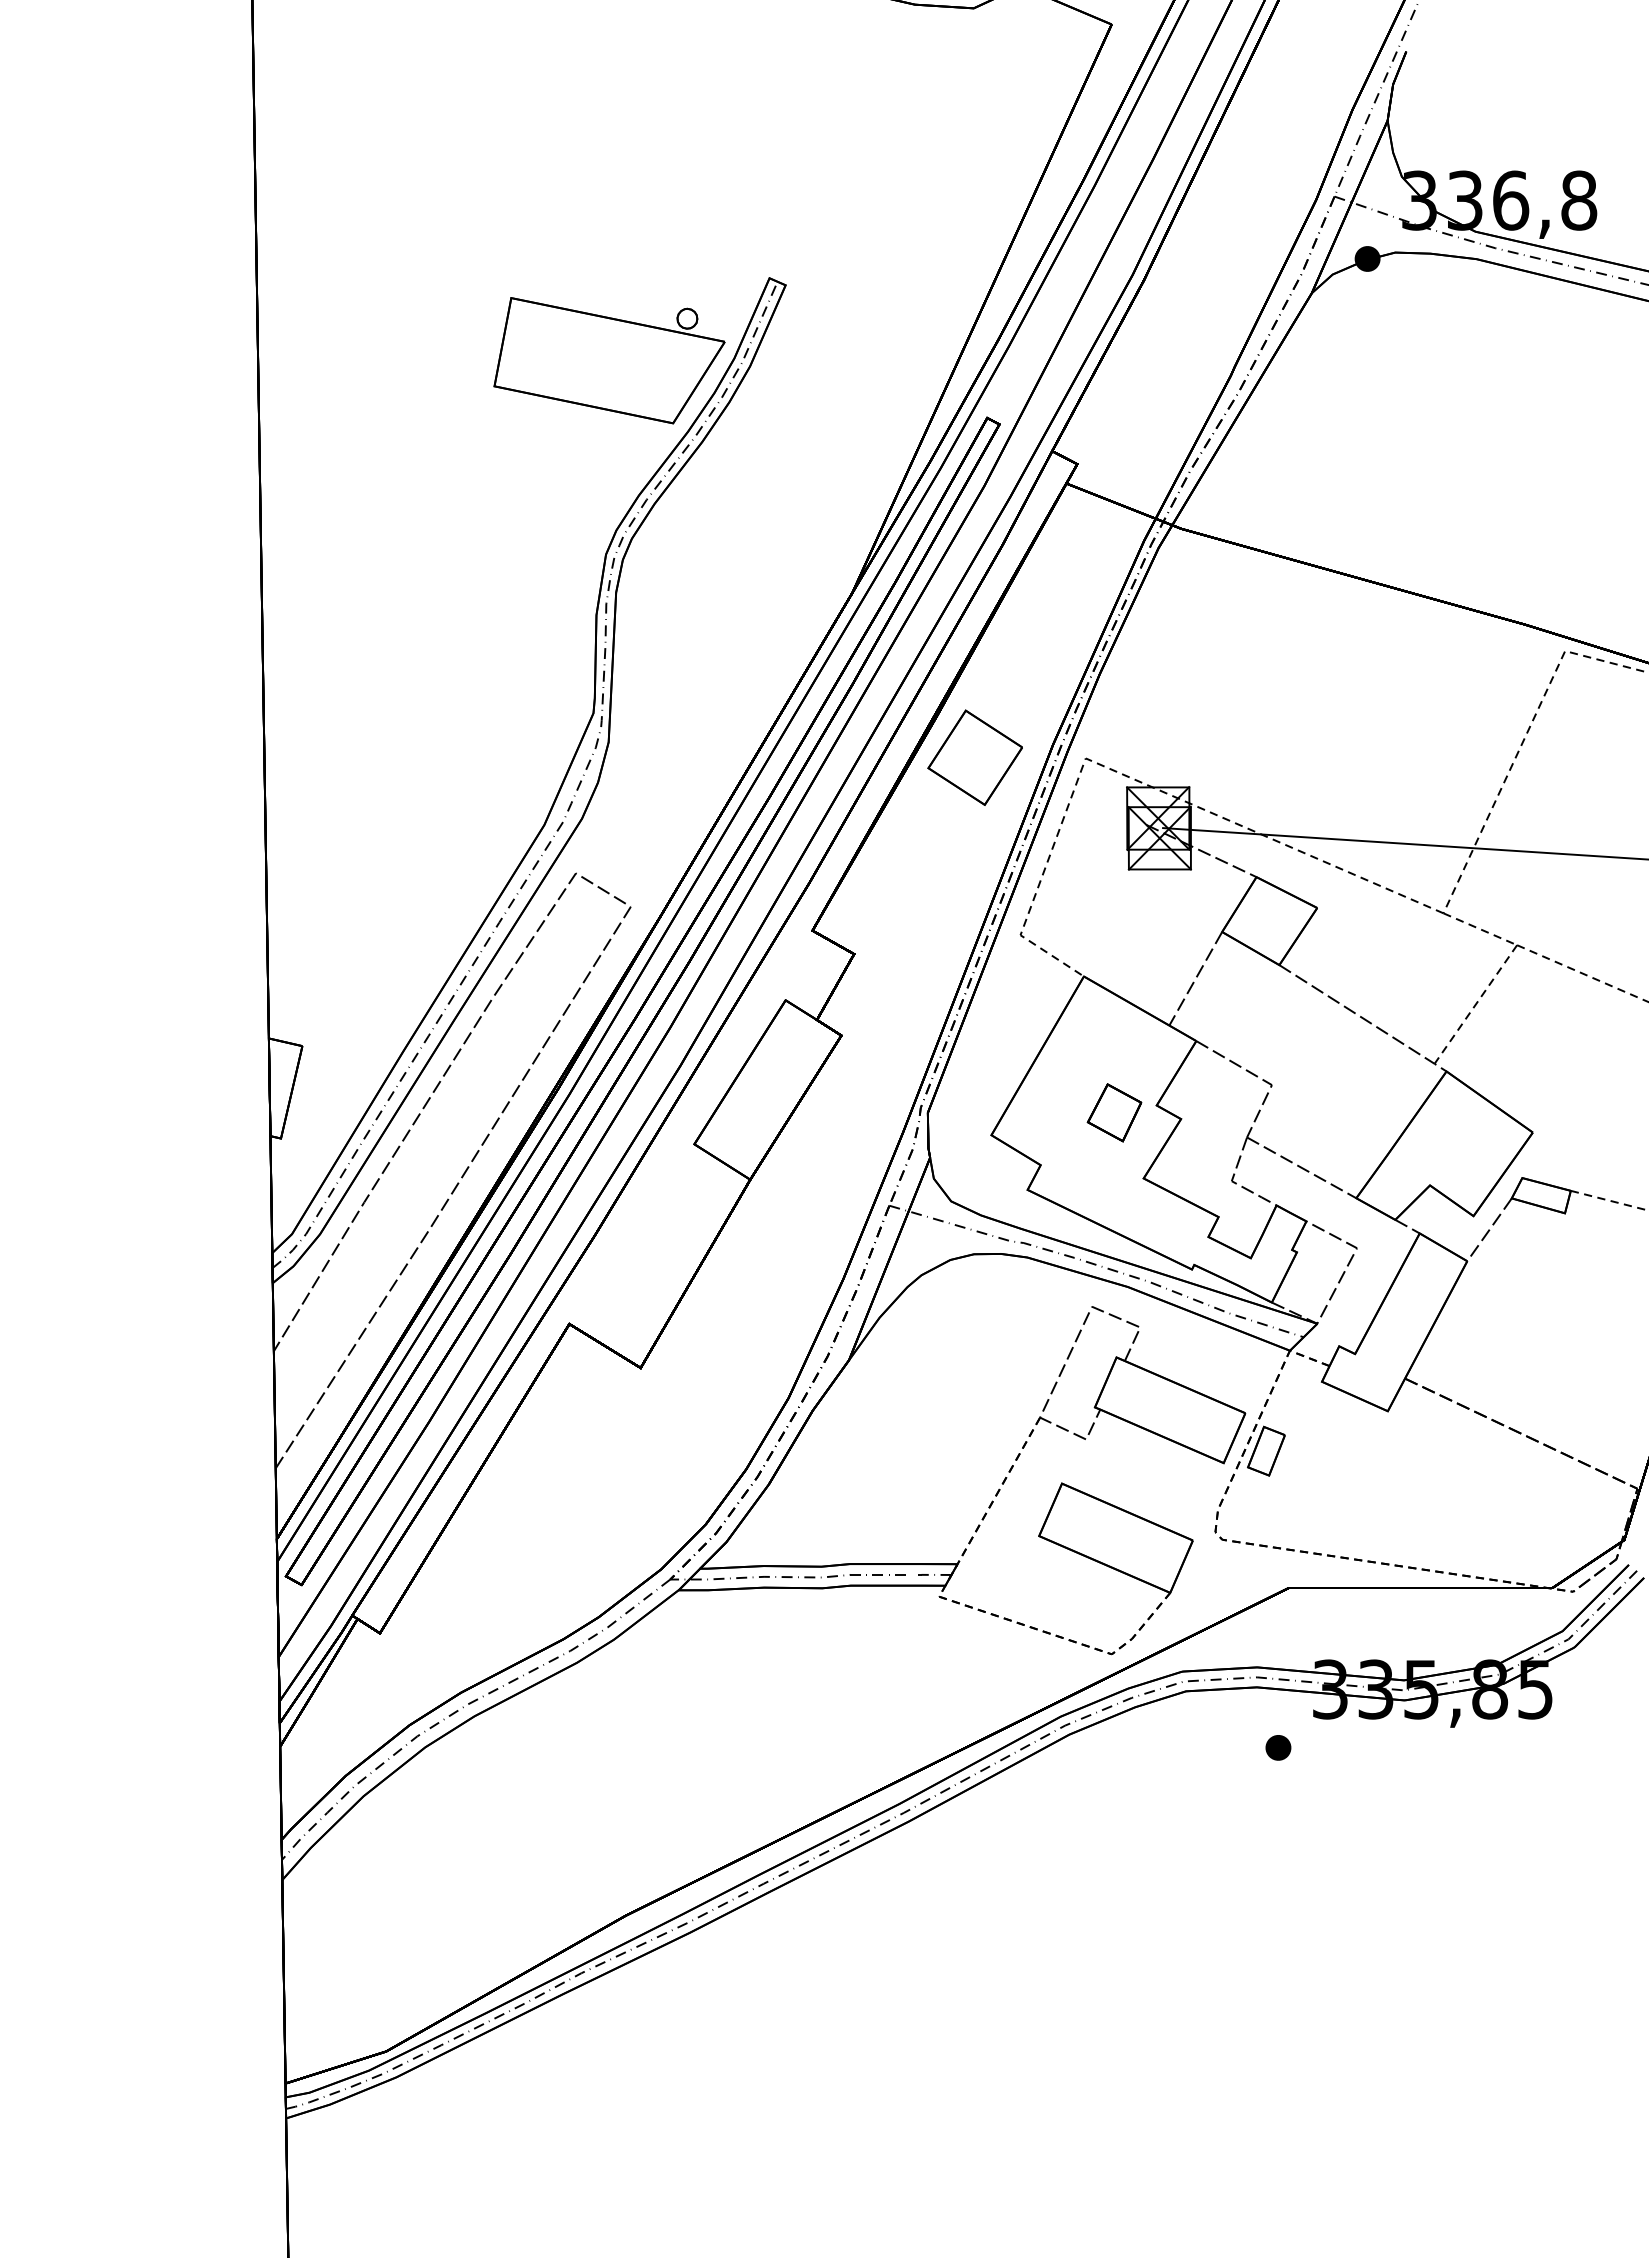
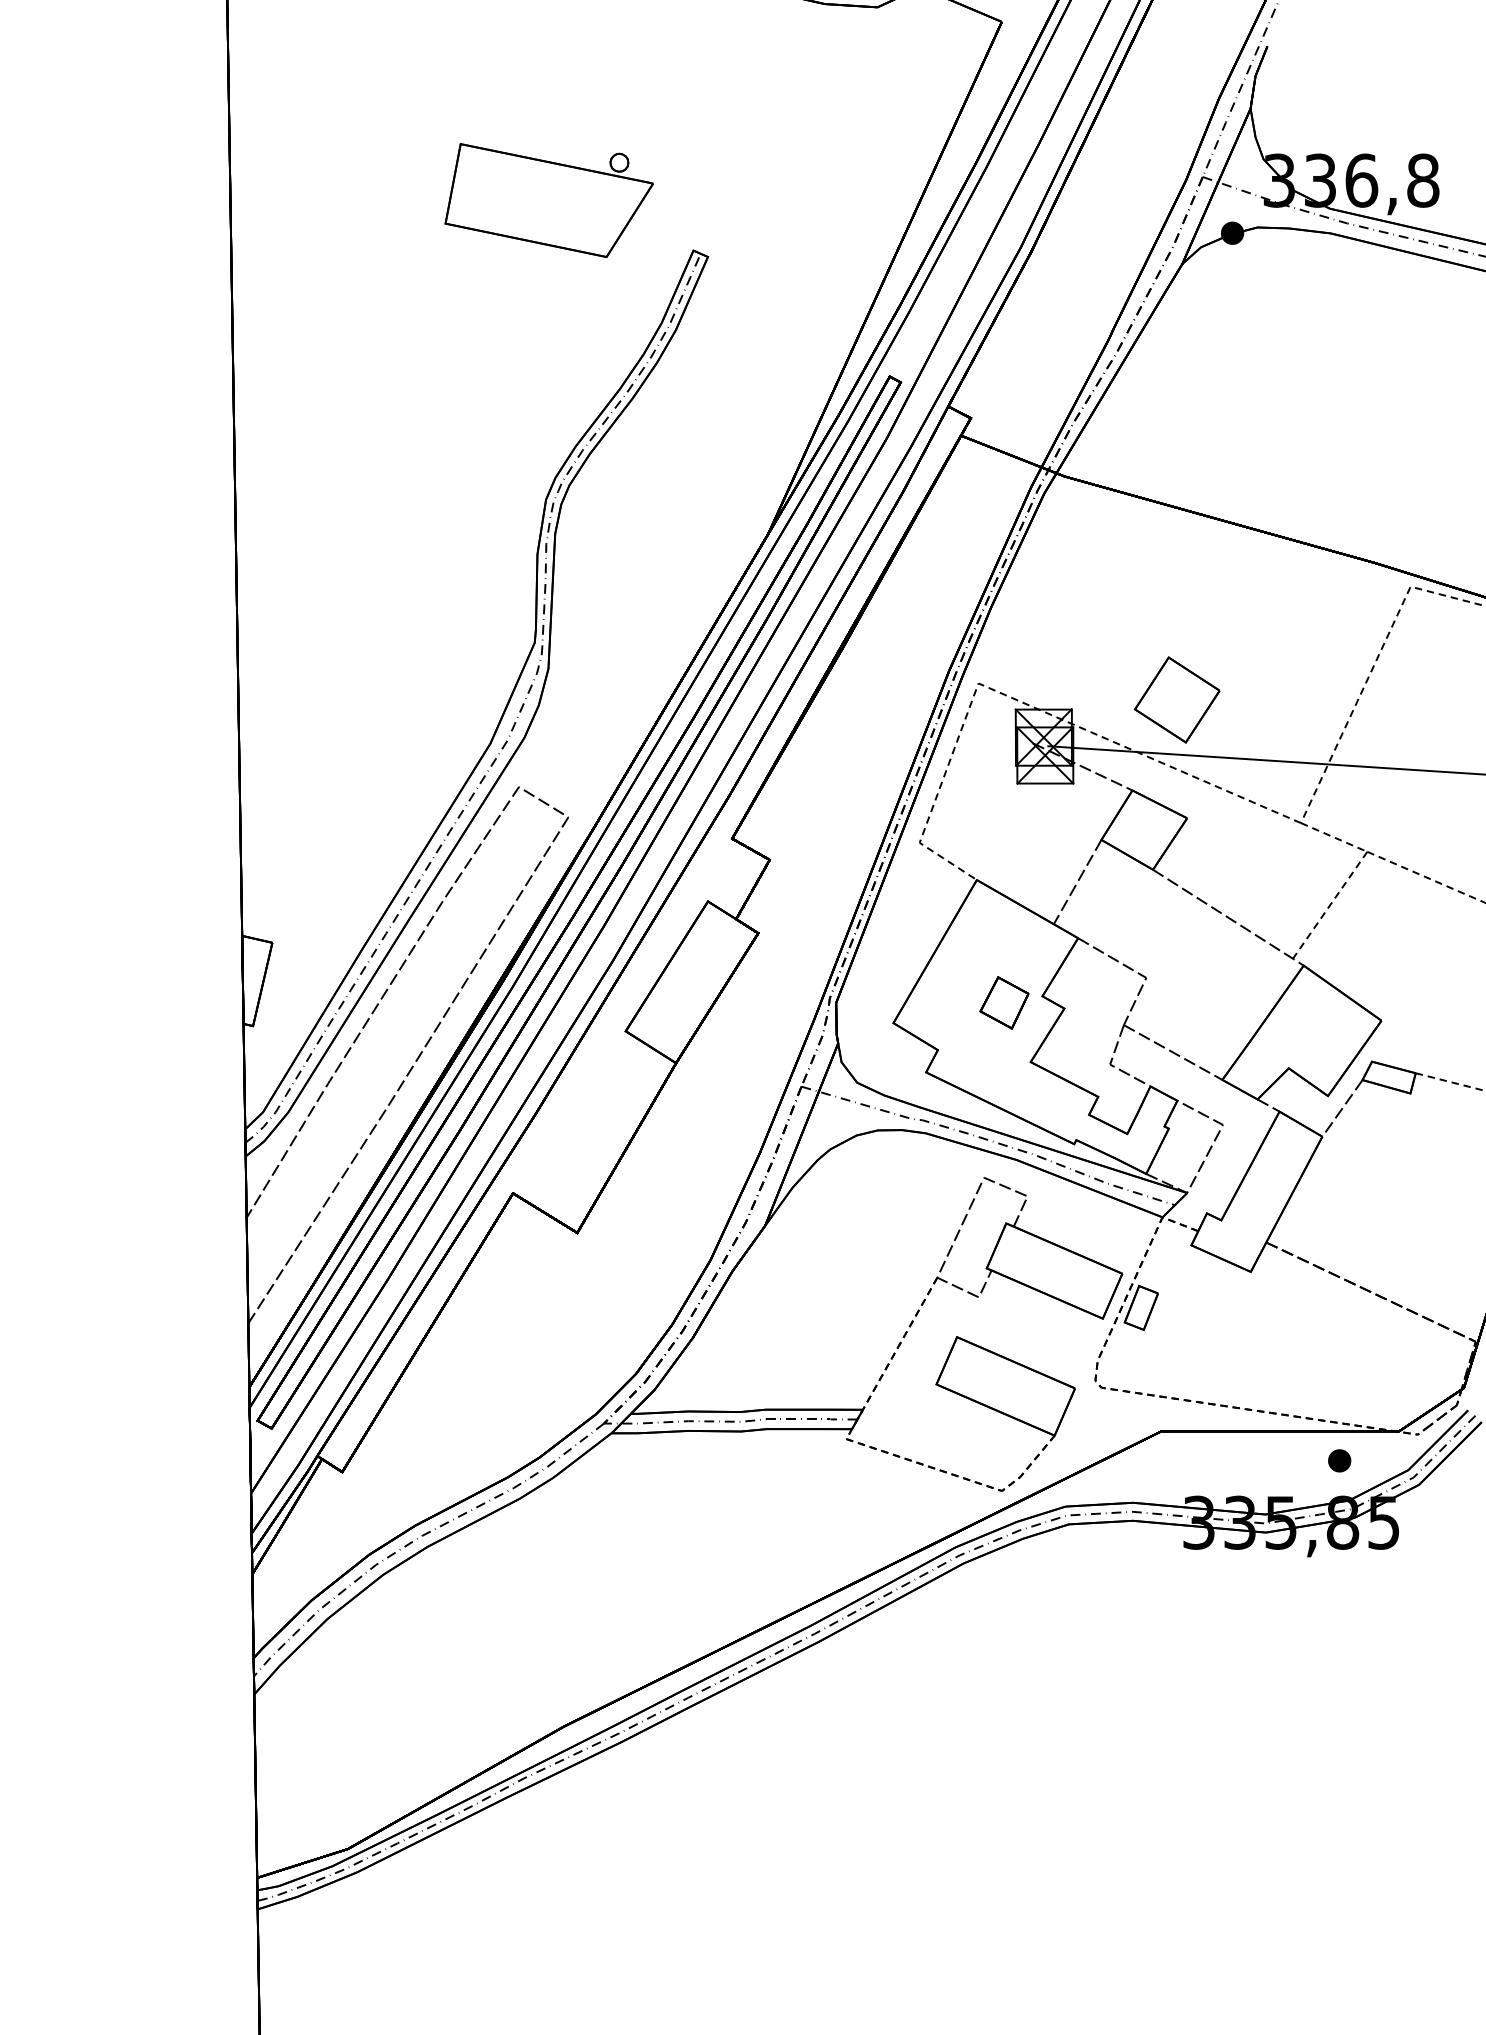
part: (609, 360) -> (549, 200), moved
part: (974, 757) -> (1176, 699), moved
part: (1278, 1747) -> (1339, 1460), moved

